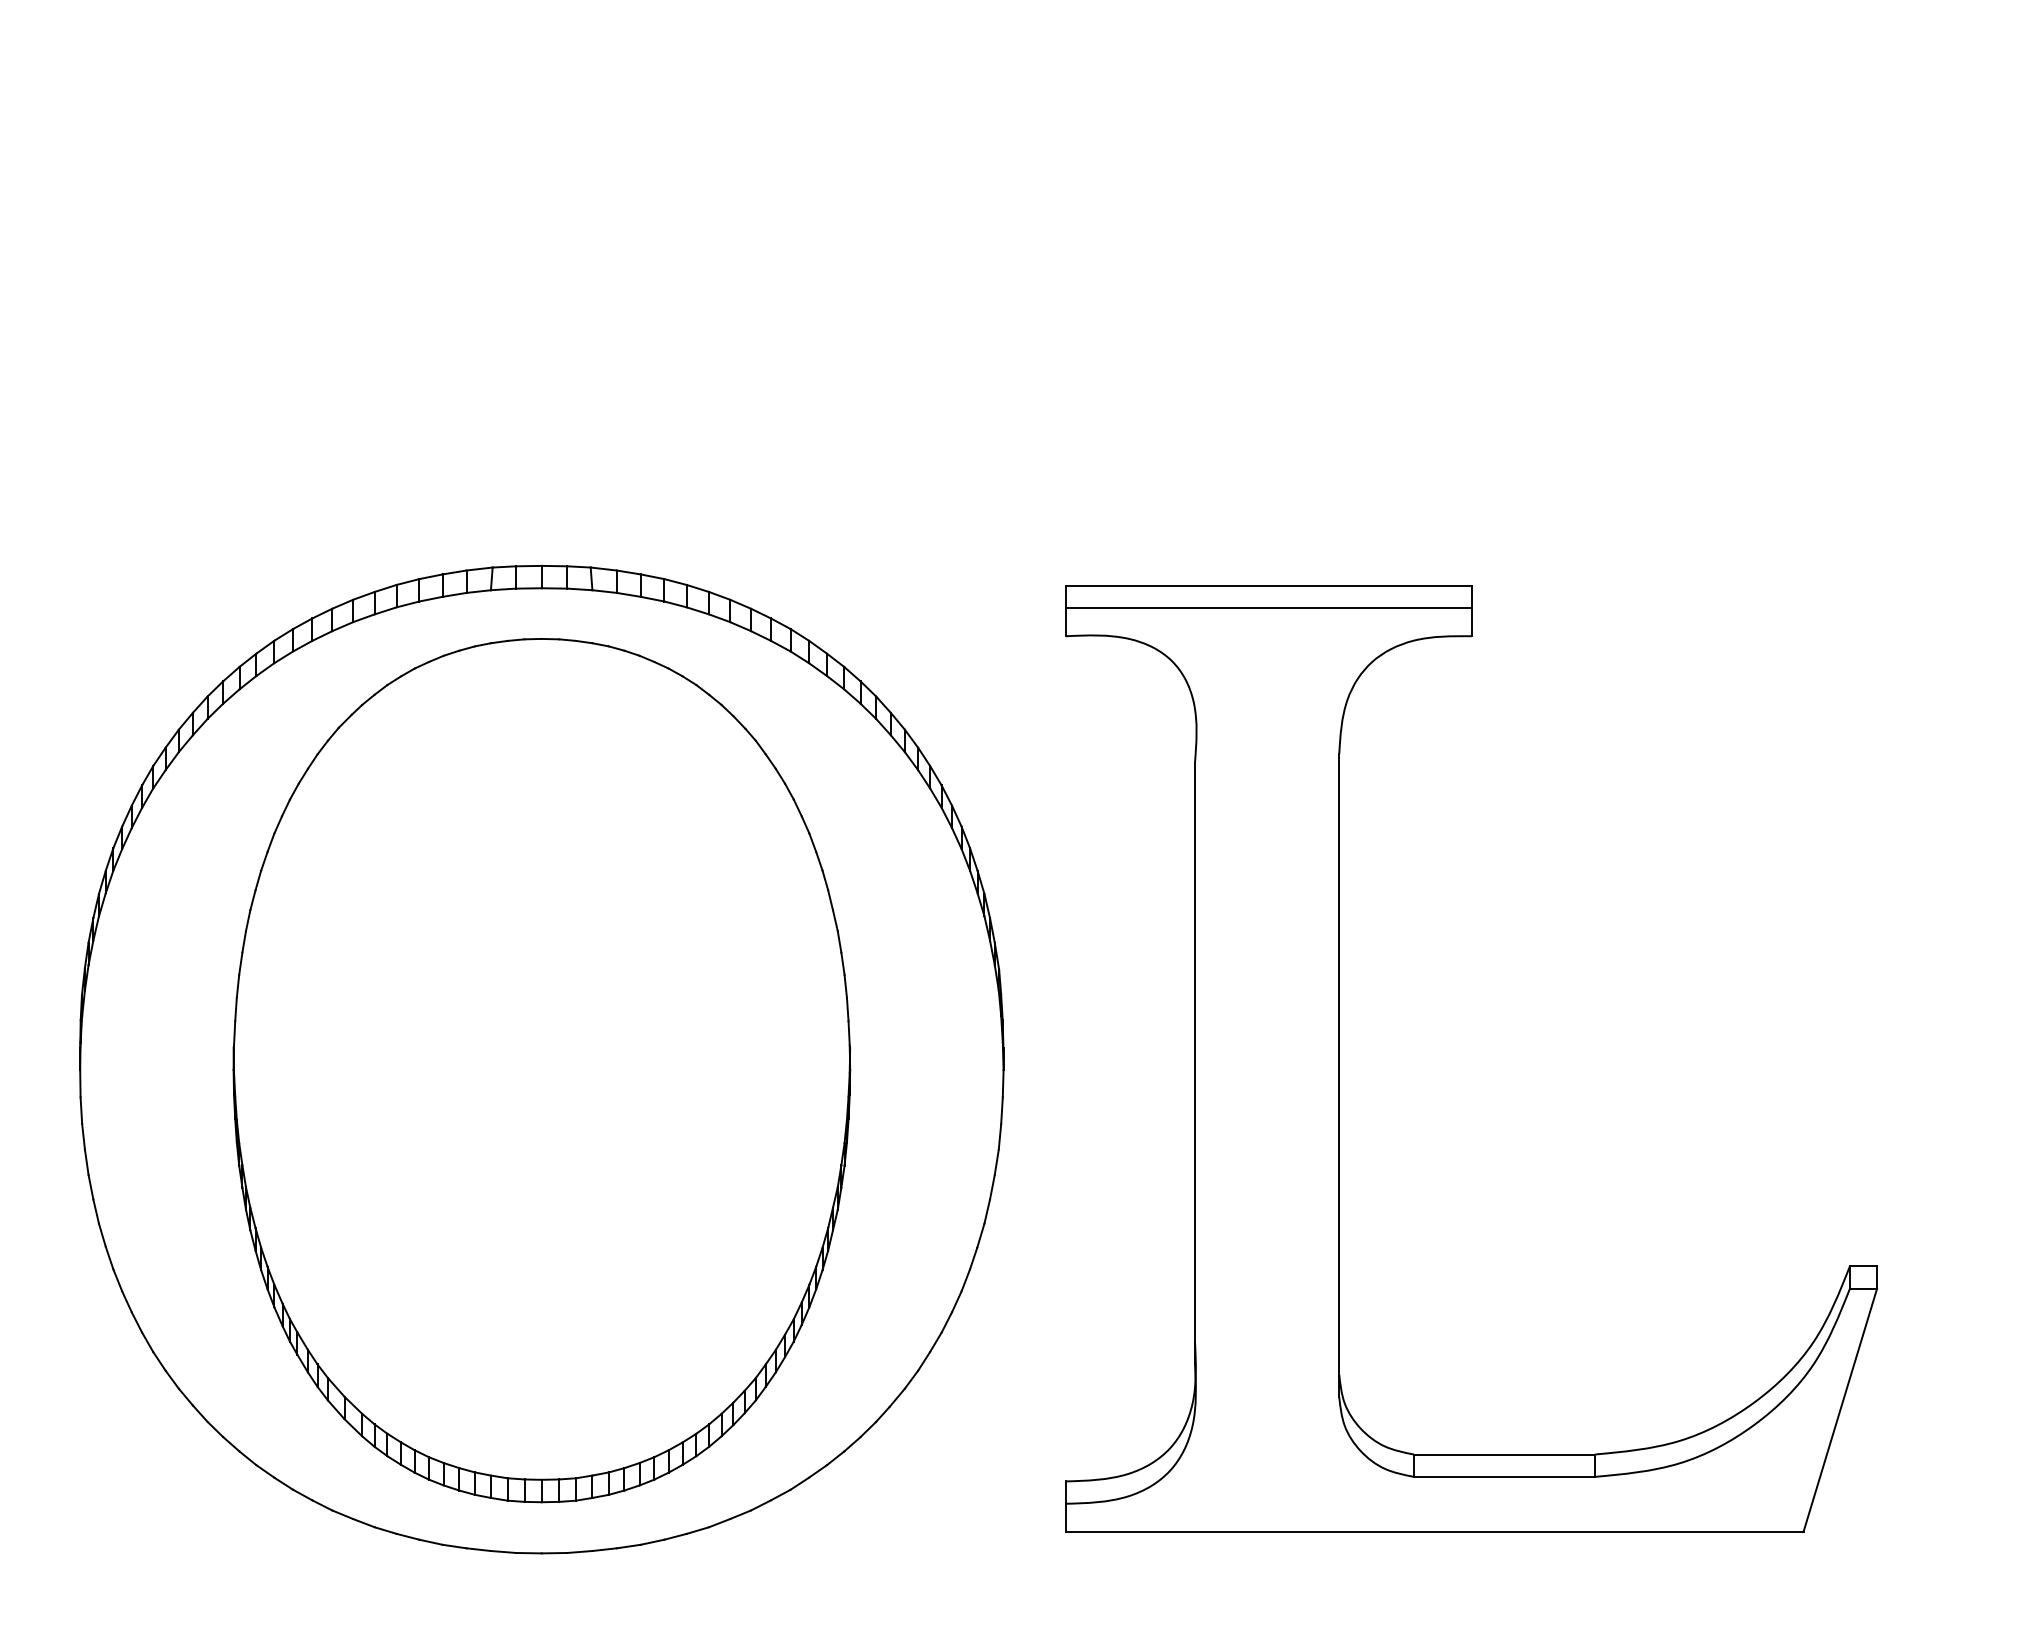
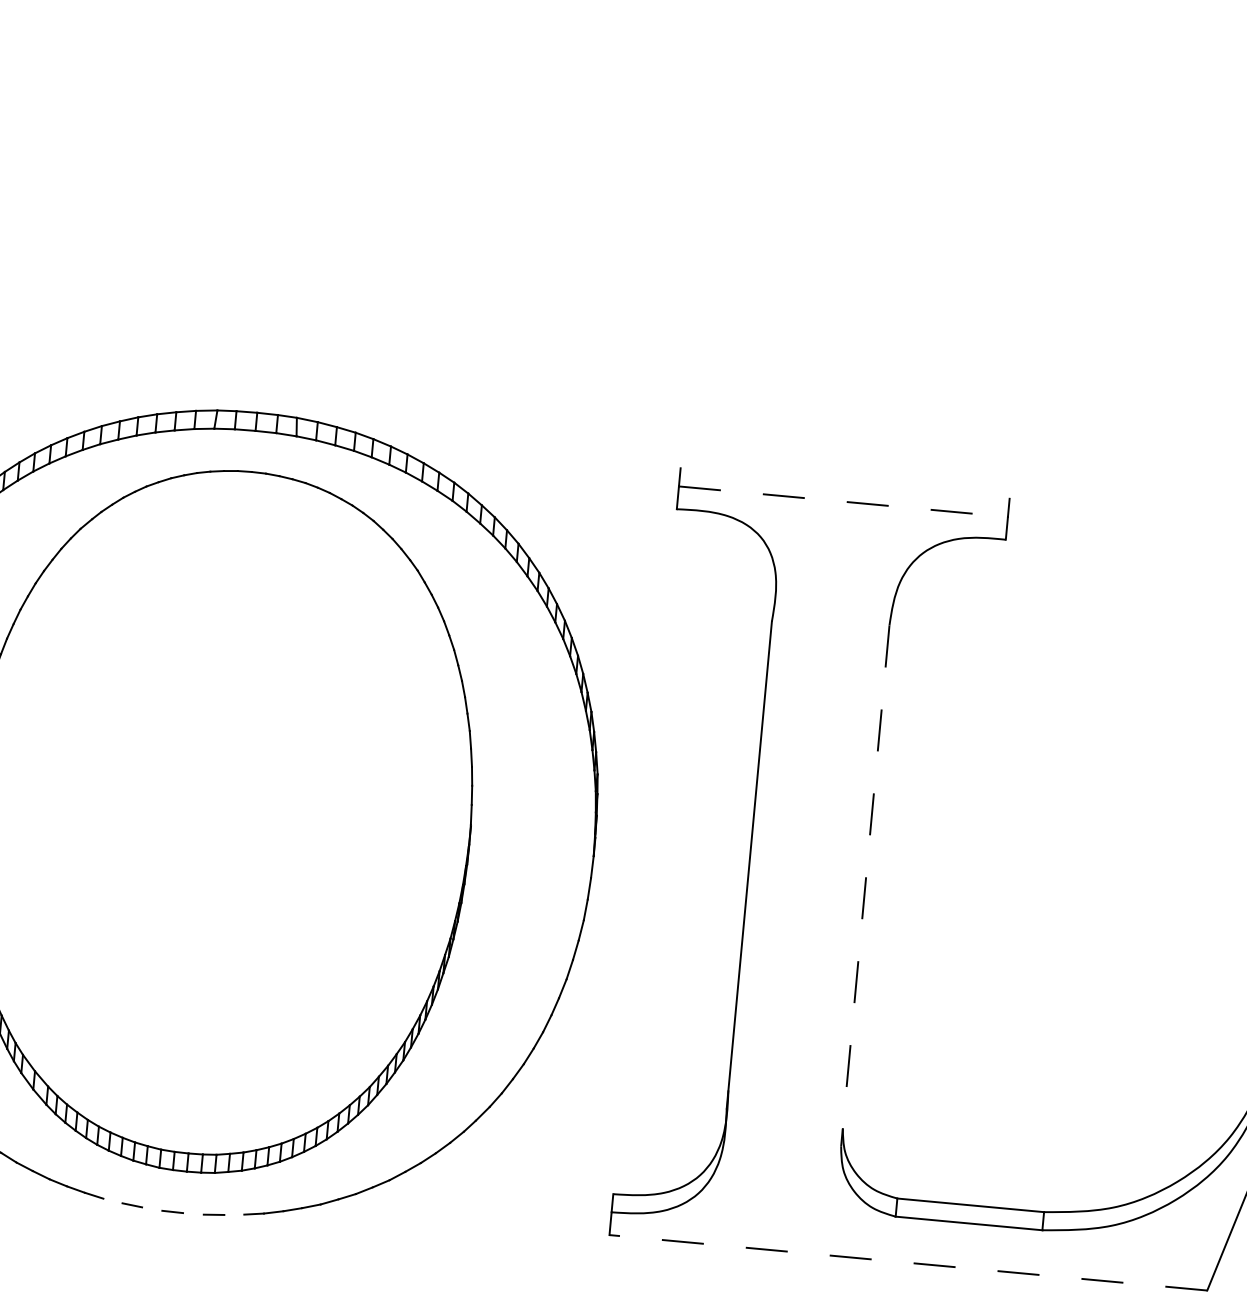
line: (1268, 585) -> (844, 483), removed
line: (1268, 608) -> (843, 501), solid -> dashed
line: (1339, 1076) -> (865, 886), solid -> dashed
line: (1434, 1531) -> (908, 1262), solid -> dashed
line: (454, 1546) -> (112, 1200), removed
line: (604, 1549) -> (234, 1214), removed
line: (503, 1551) -> (152, 1208), removed
line: (554, 1552) -> (193, 1213), removed

